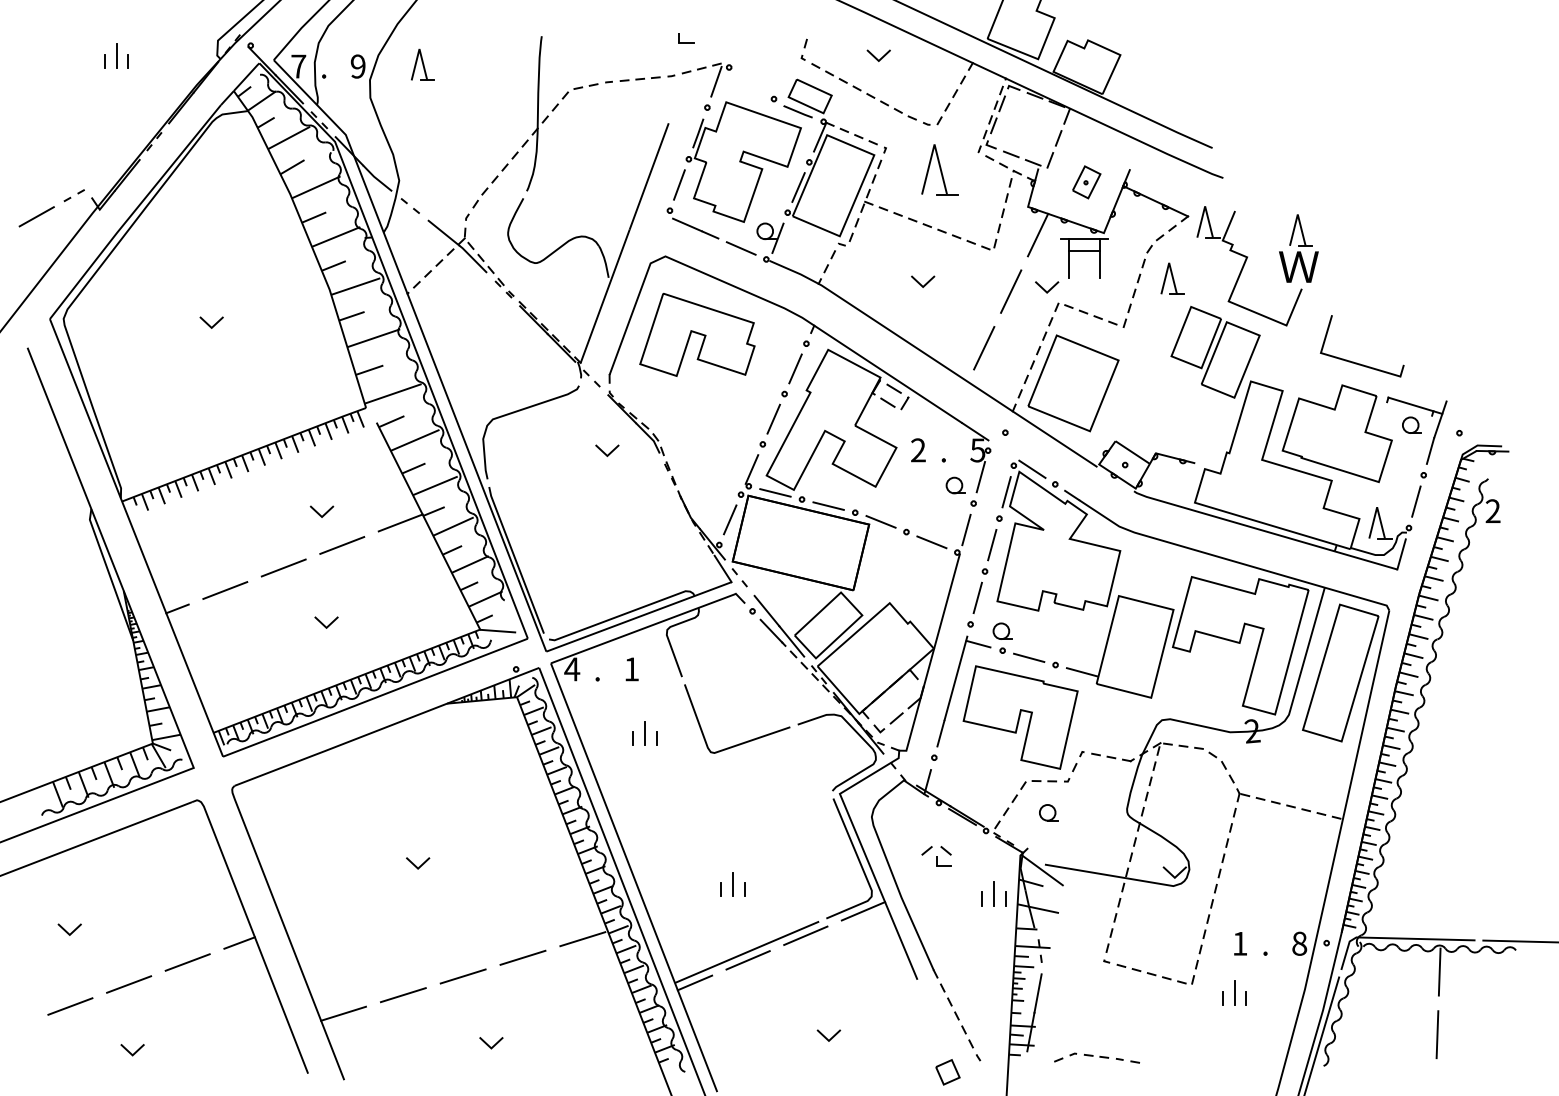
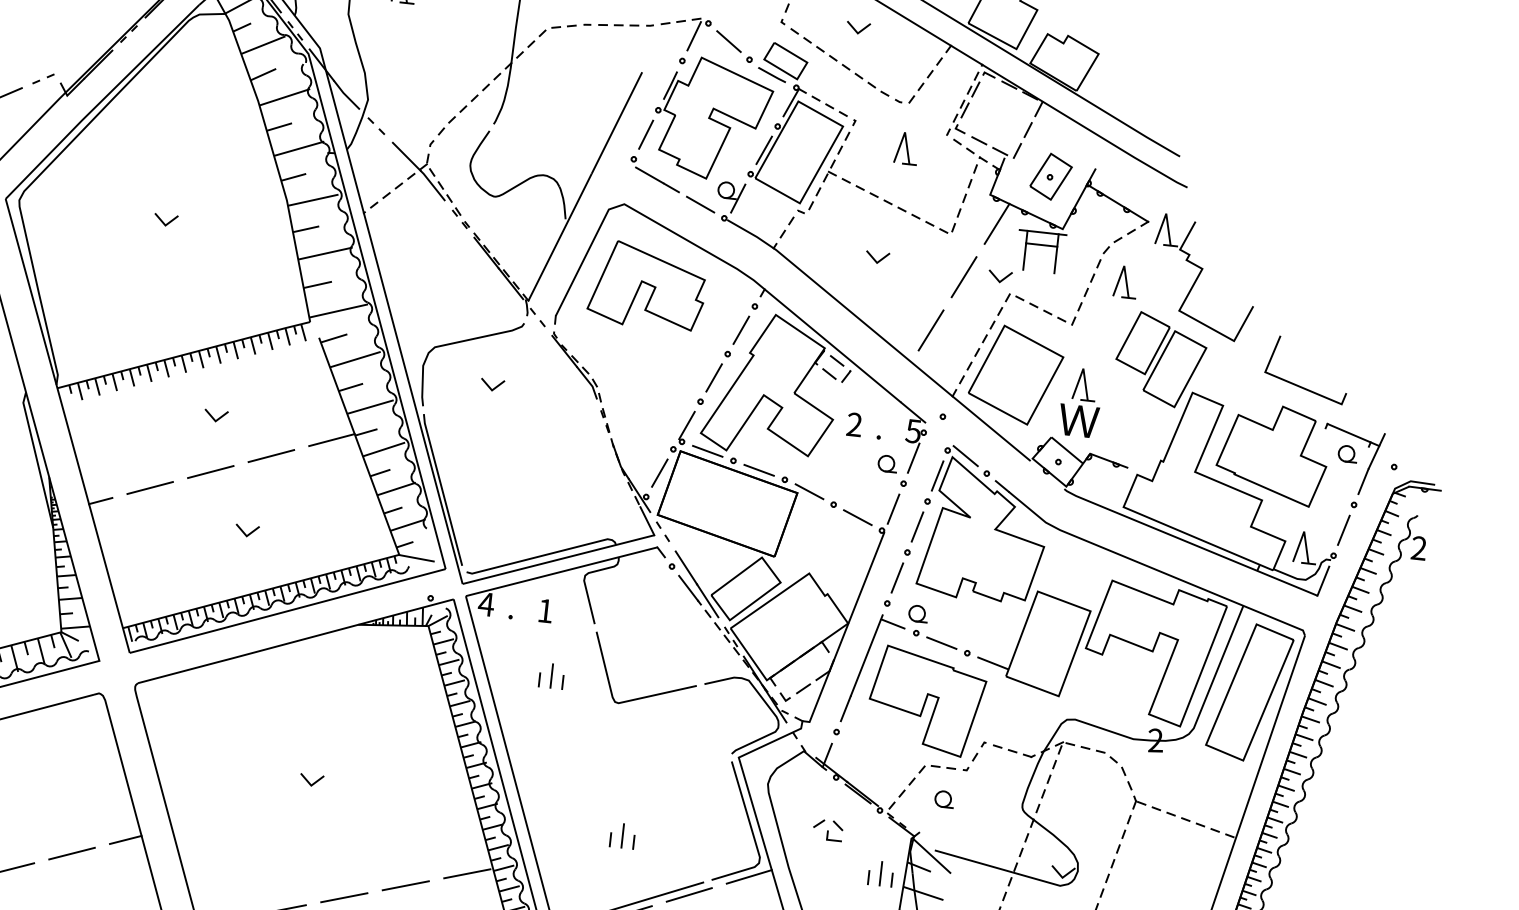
line: (751, 83) -> (728, 41), added
part: (939, 170) -> (906, 148), size x0.62
part: (1086, 182) -> (1050, 176), size x1.43
part: (1298, 248) -> (1080, 402), moved
line: (605, 452) -> (490, 386), moved
line: (319, 513) -> (213, 417), moved

